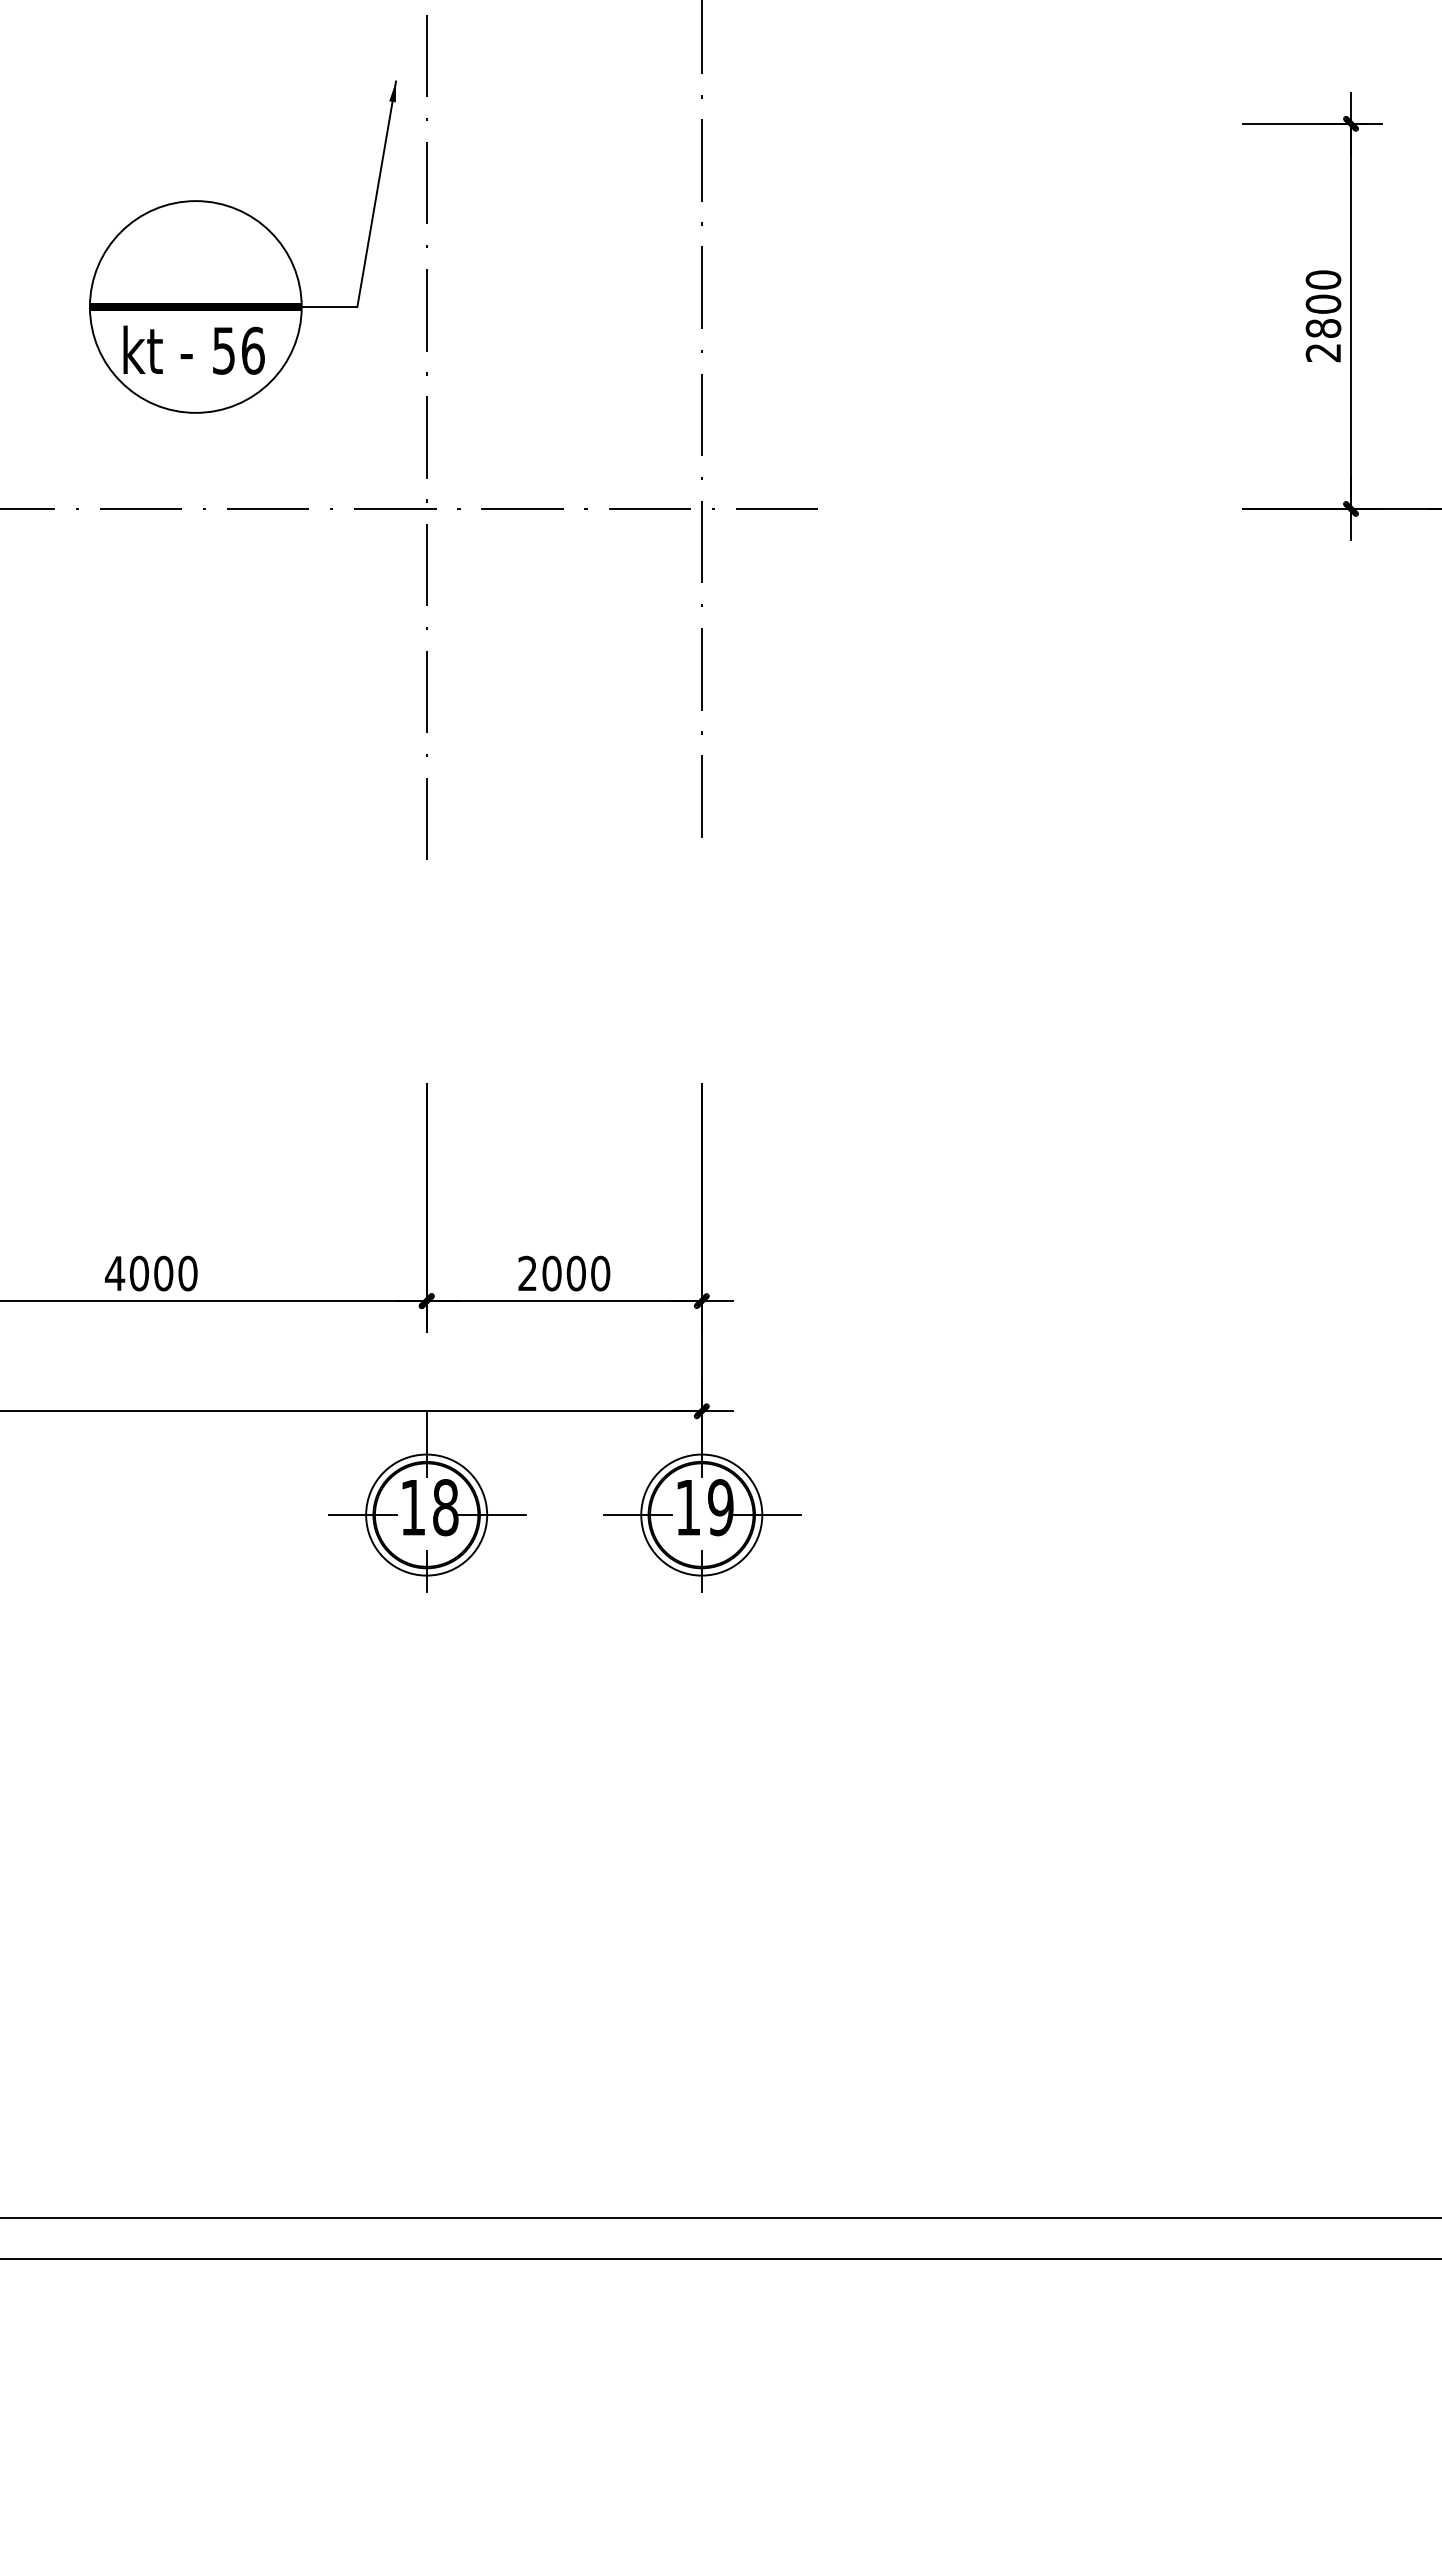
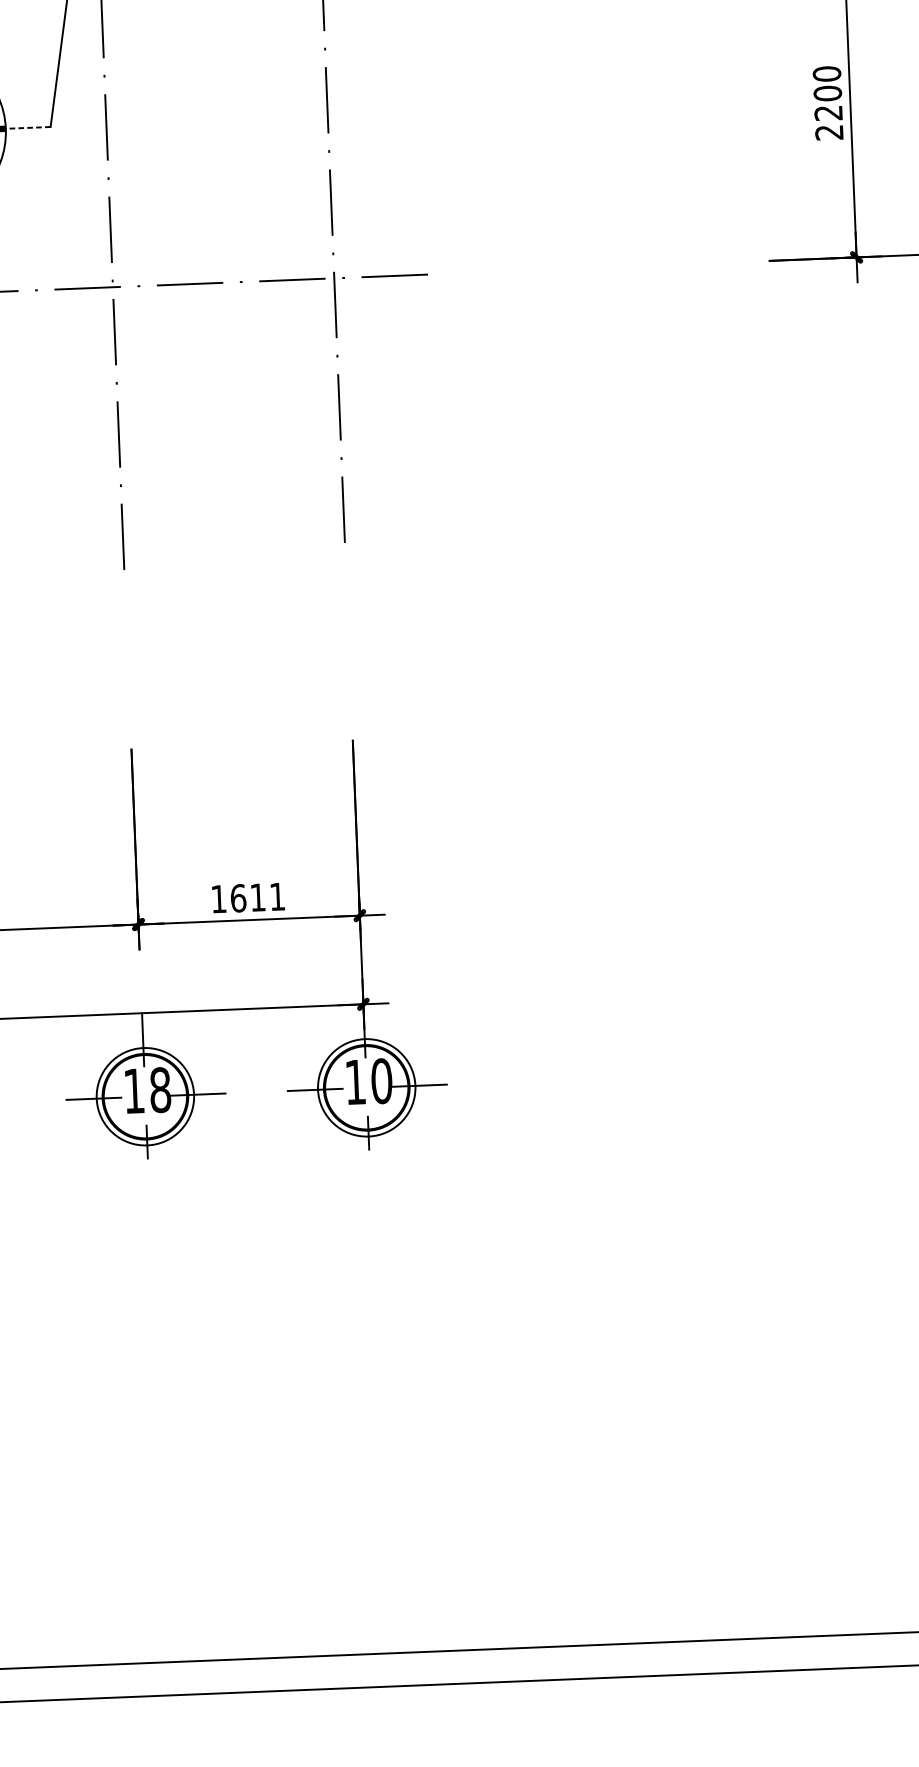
line: (329, 307) -> (28, 128), solid -> dashed
text: (1323, 328) -> (828, 113), 2800 -> 2200
text: (564, 1273) -> (248, 897), 2000 -> 1611
text: (720, 1507) -> (381, 1081), 19 -> 10

